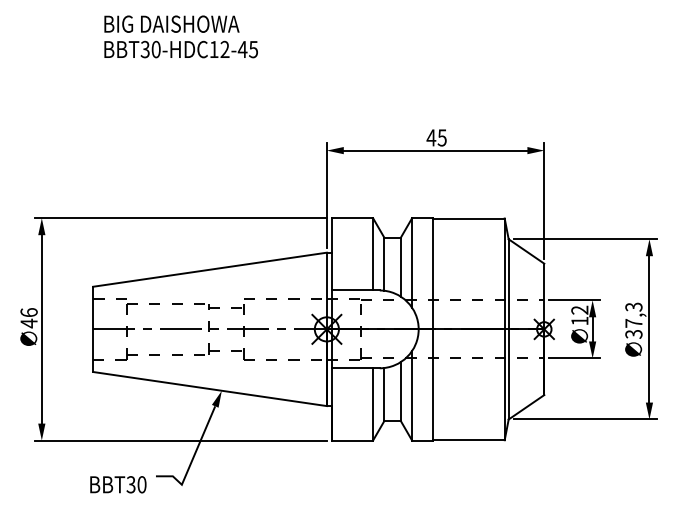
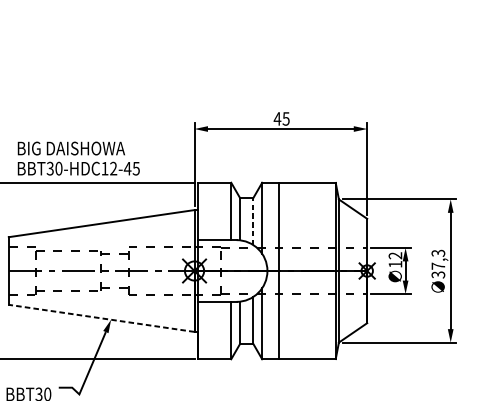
text: (180, 36) -> (78, 158), moved
line: (400, 267) -> (252, 221), solid -> dashed
line: (209, 388) -> (101, 317), solid -> dashed

